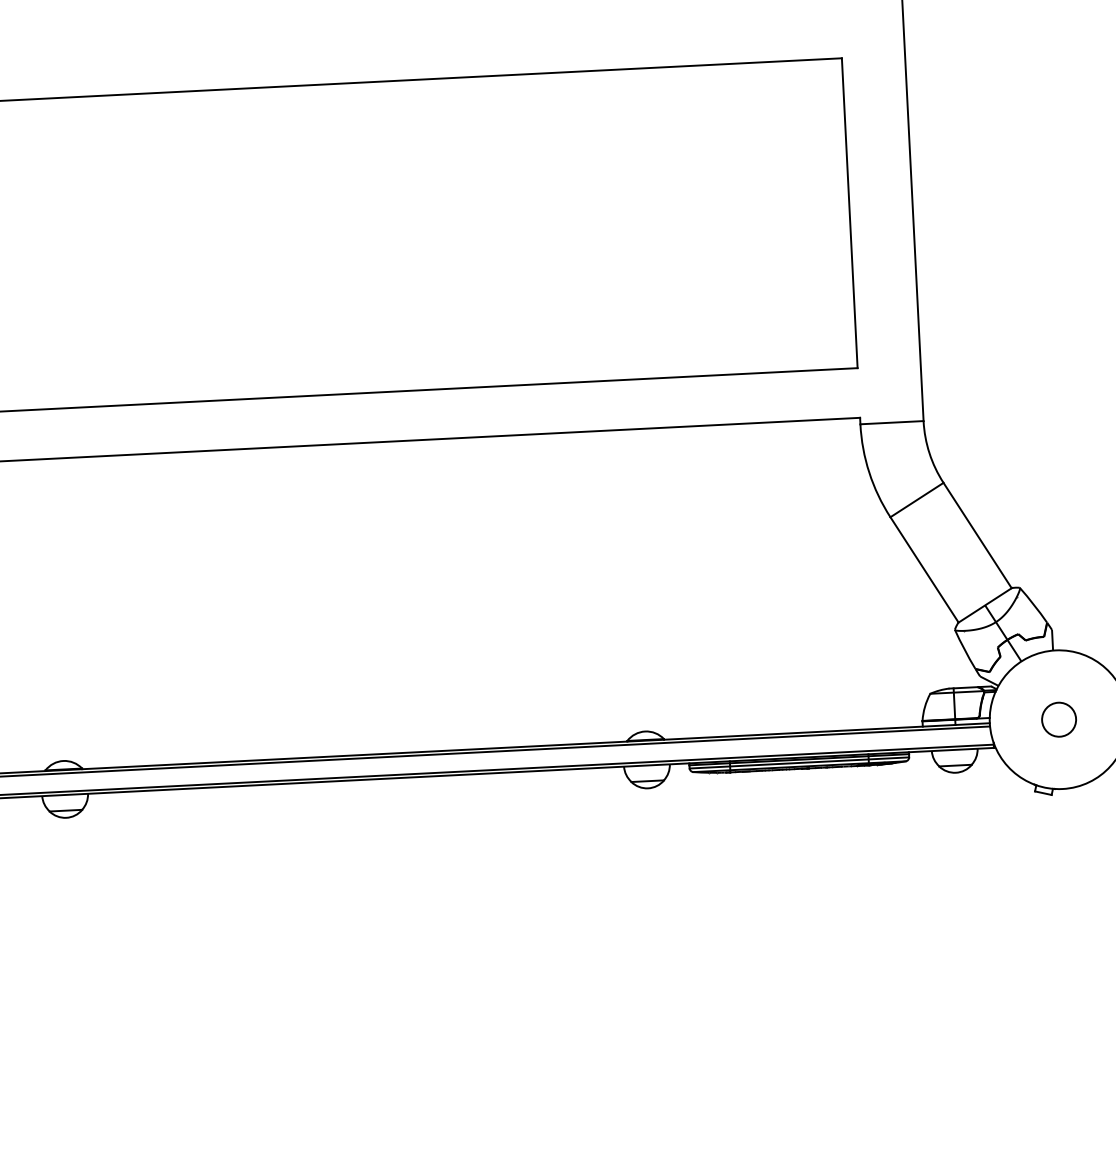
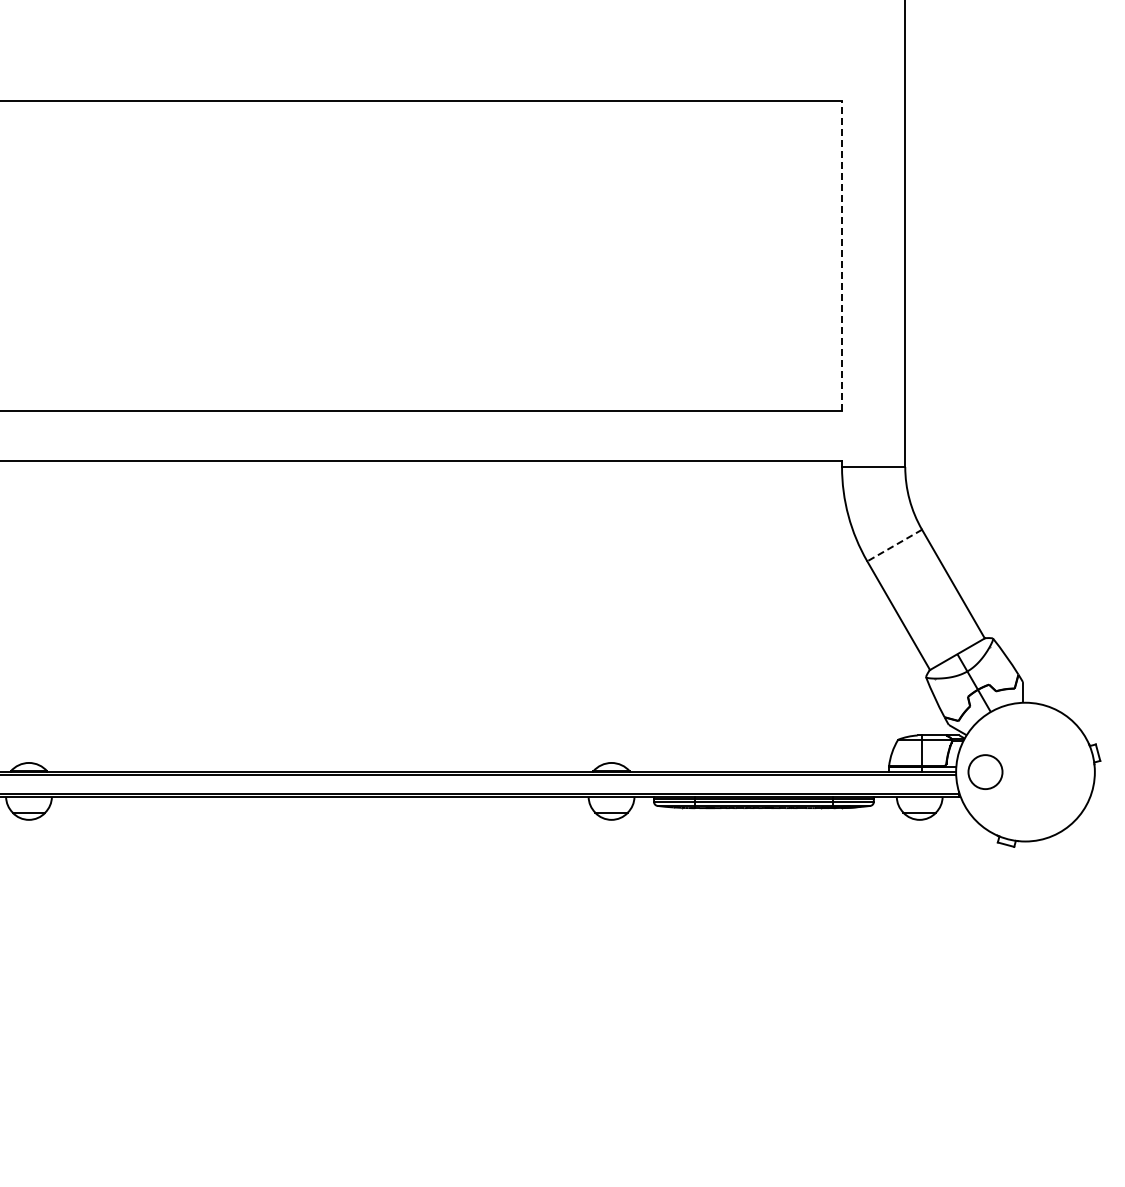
line: (850, 213) -> (842, 255), solid -> dashed
line: (916, 500) -> (894, 545), solid -> dashed
circle: (1059, 719) -> (985, 771), moved

